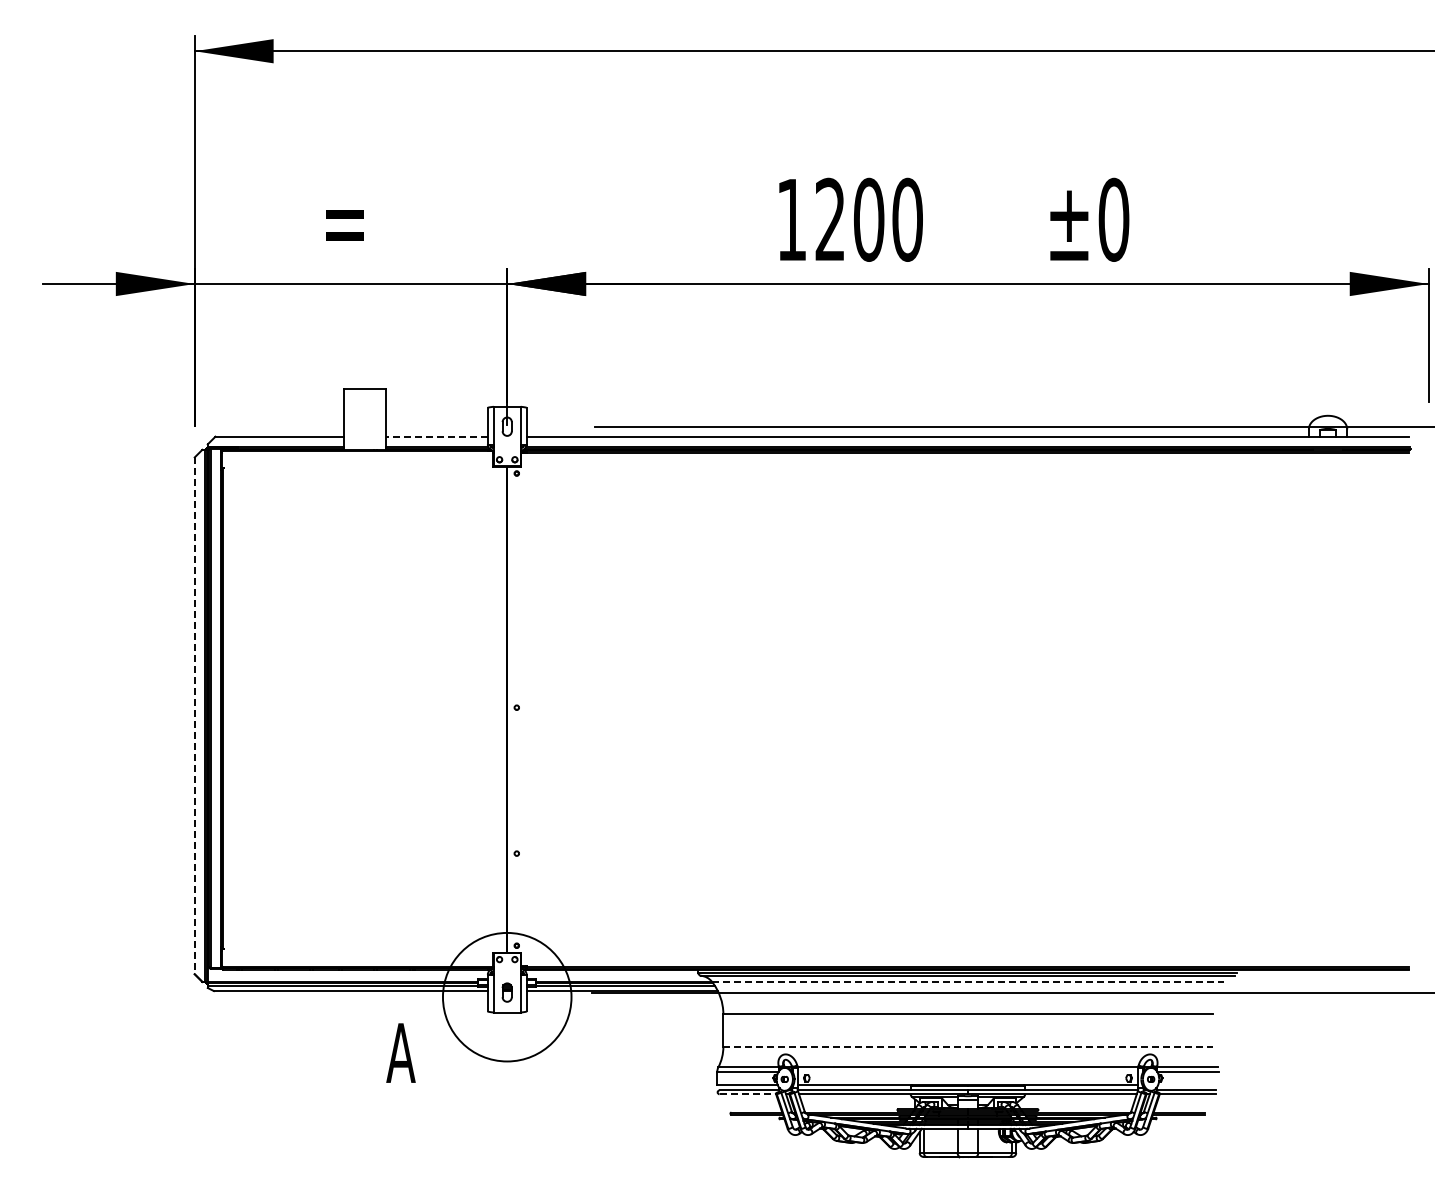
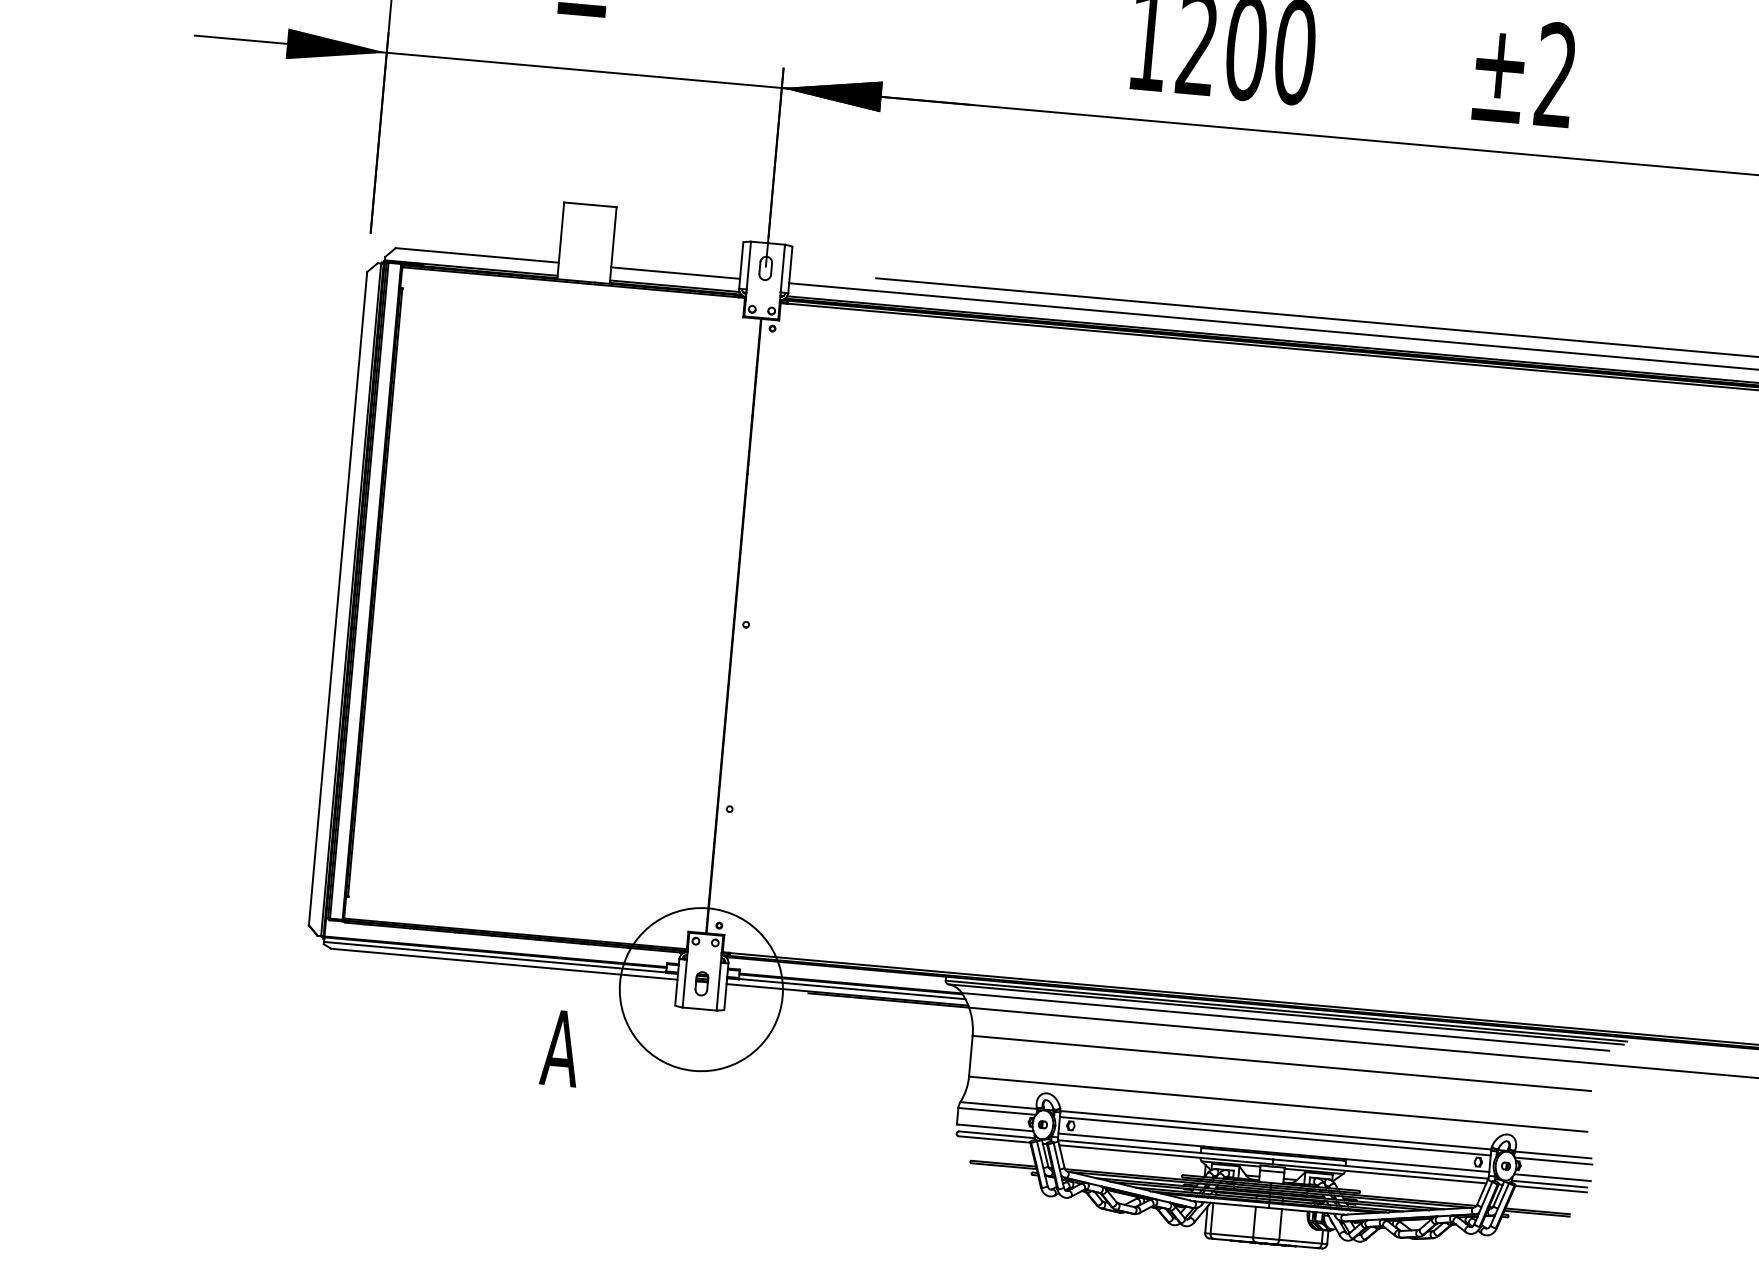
text: (1113, 219) -> (1555, 74), ±0 -> ±2
line: (436, 436) -> (675, 272), dashed -> solid
line: (194, 716) -> (337, 599), dashed -> solid
line: (968, 981) -> (1286, 1021), dashed -> solid
line: (967, 1046) -> (1277, 1103), dashed -> solid
line: (967, 1072) -> (1274, 1136), added
line: (1188, 1085) -> (1552, 1178), added
line: (748, 1094) -> (995, 1139), dashed -> solid

